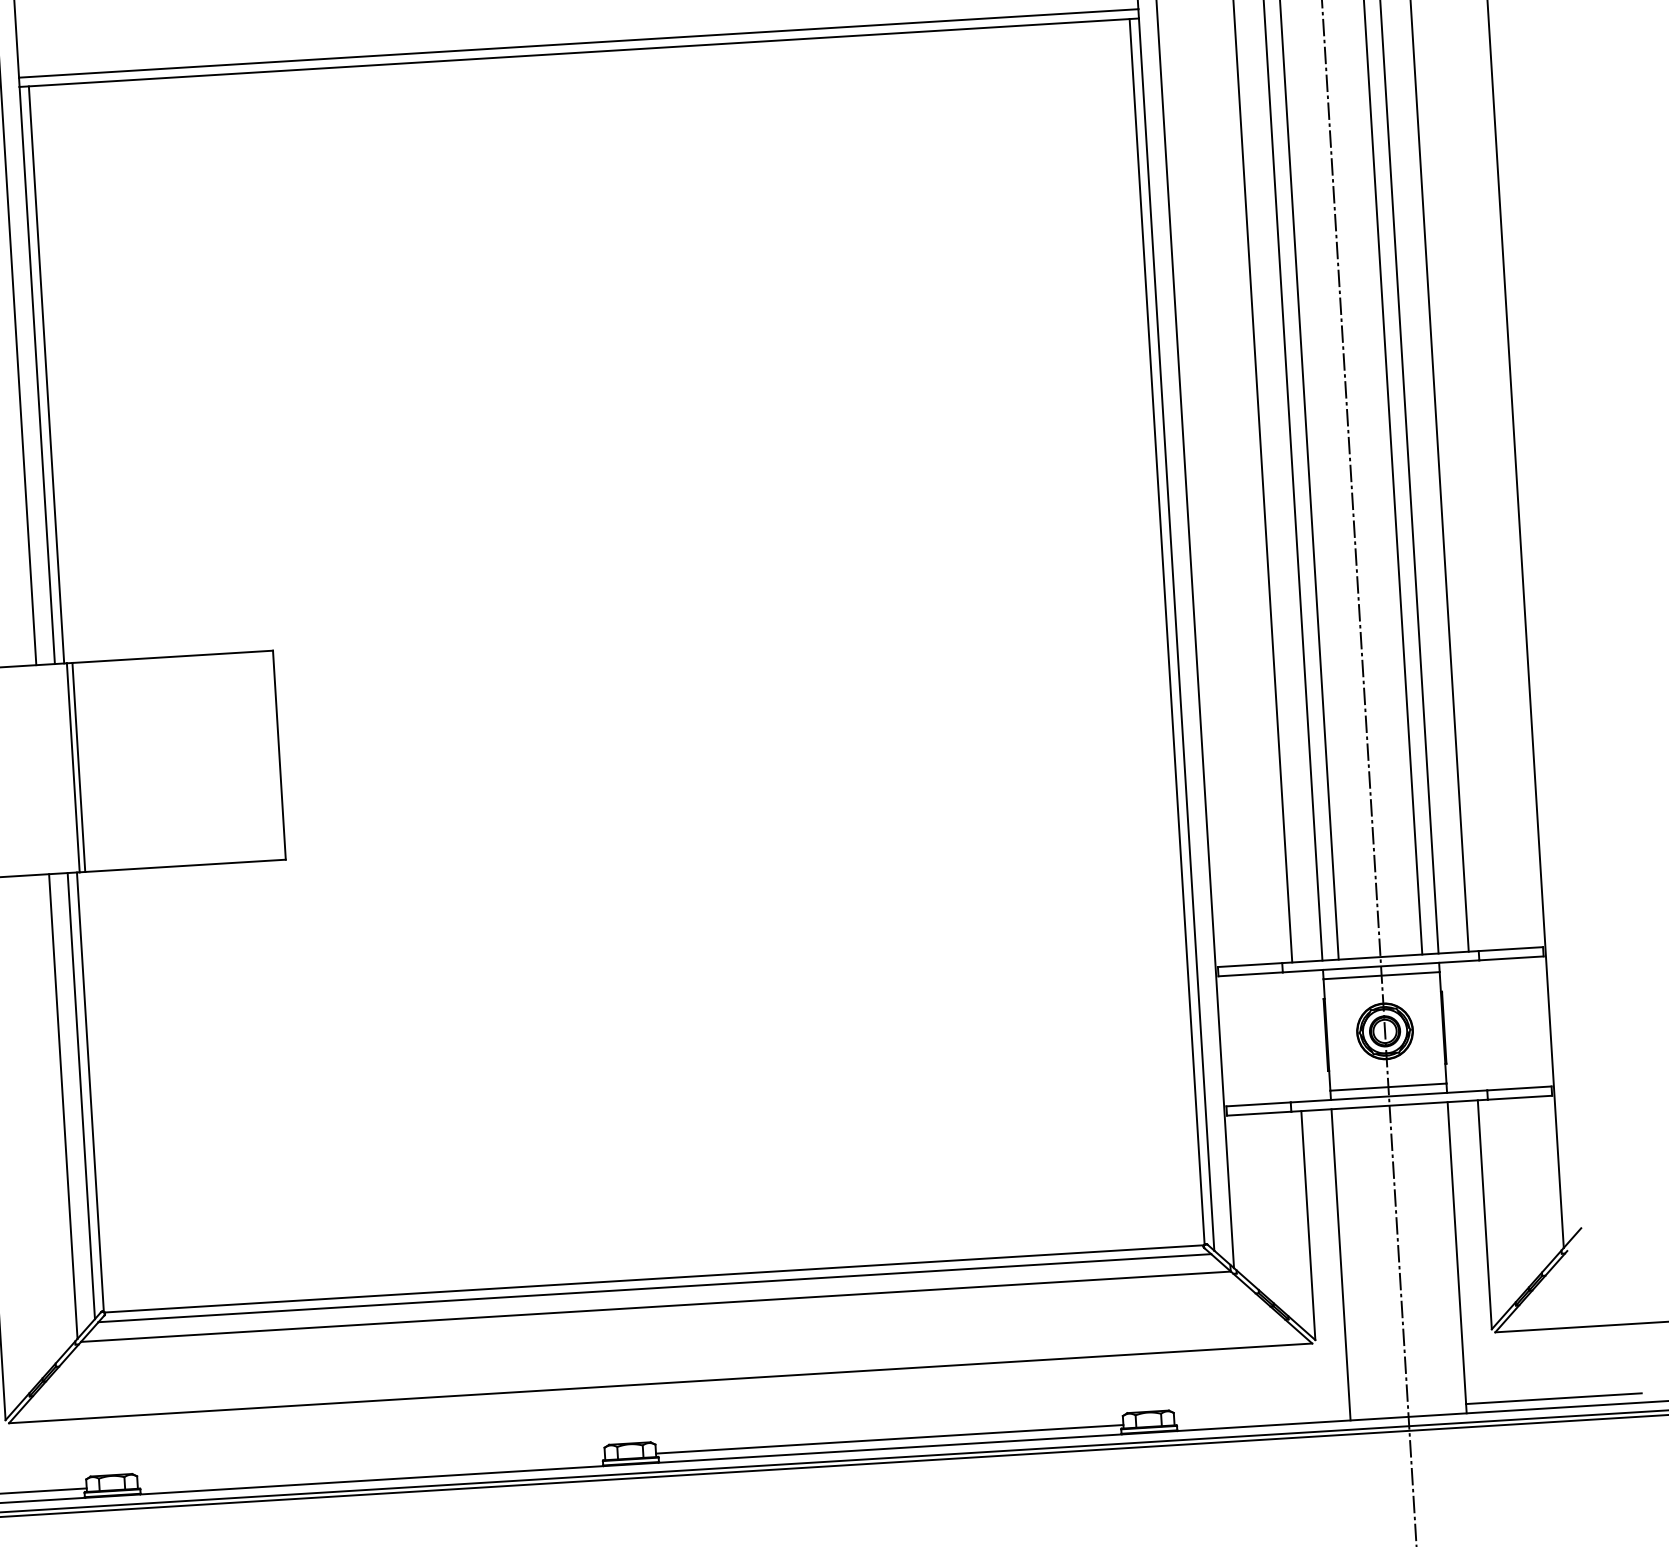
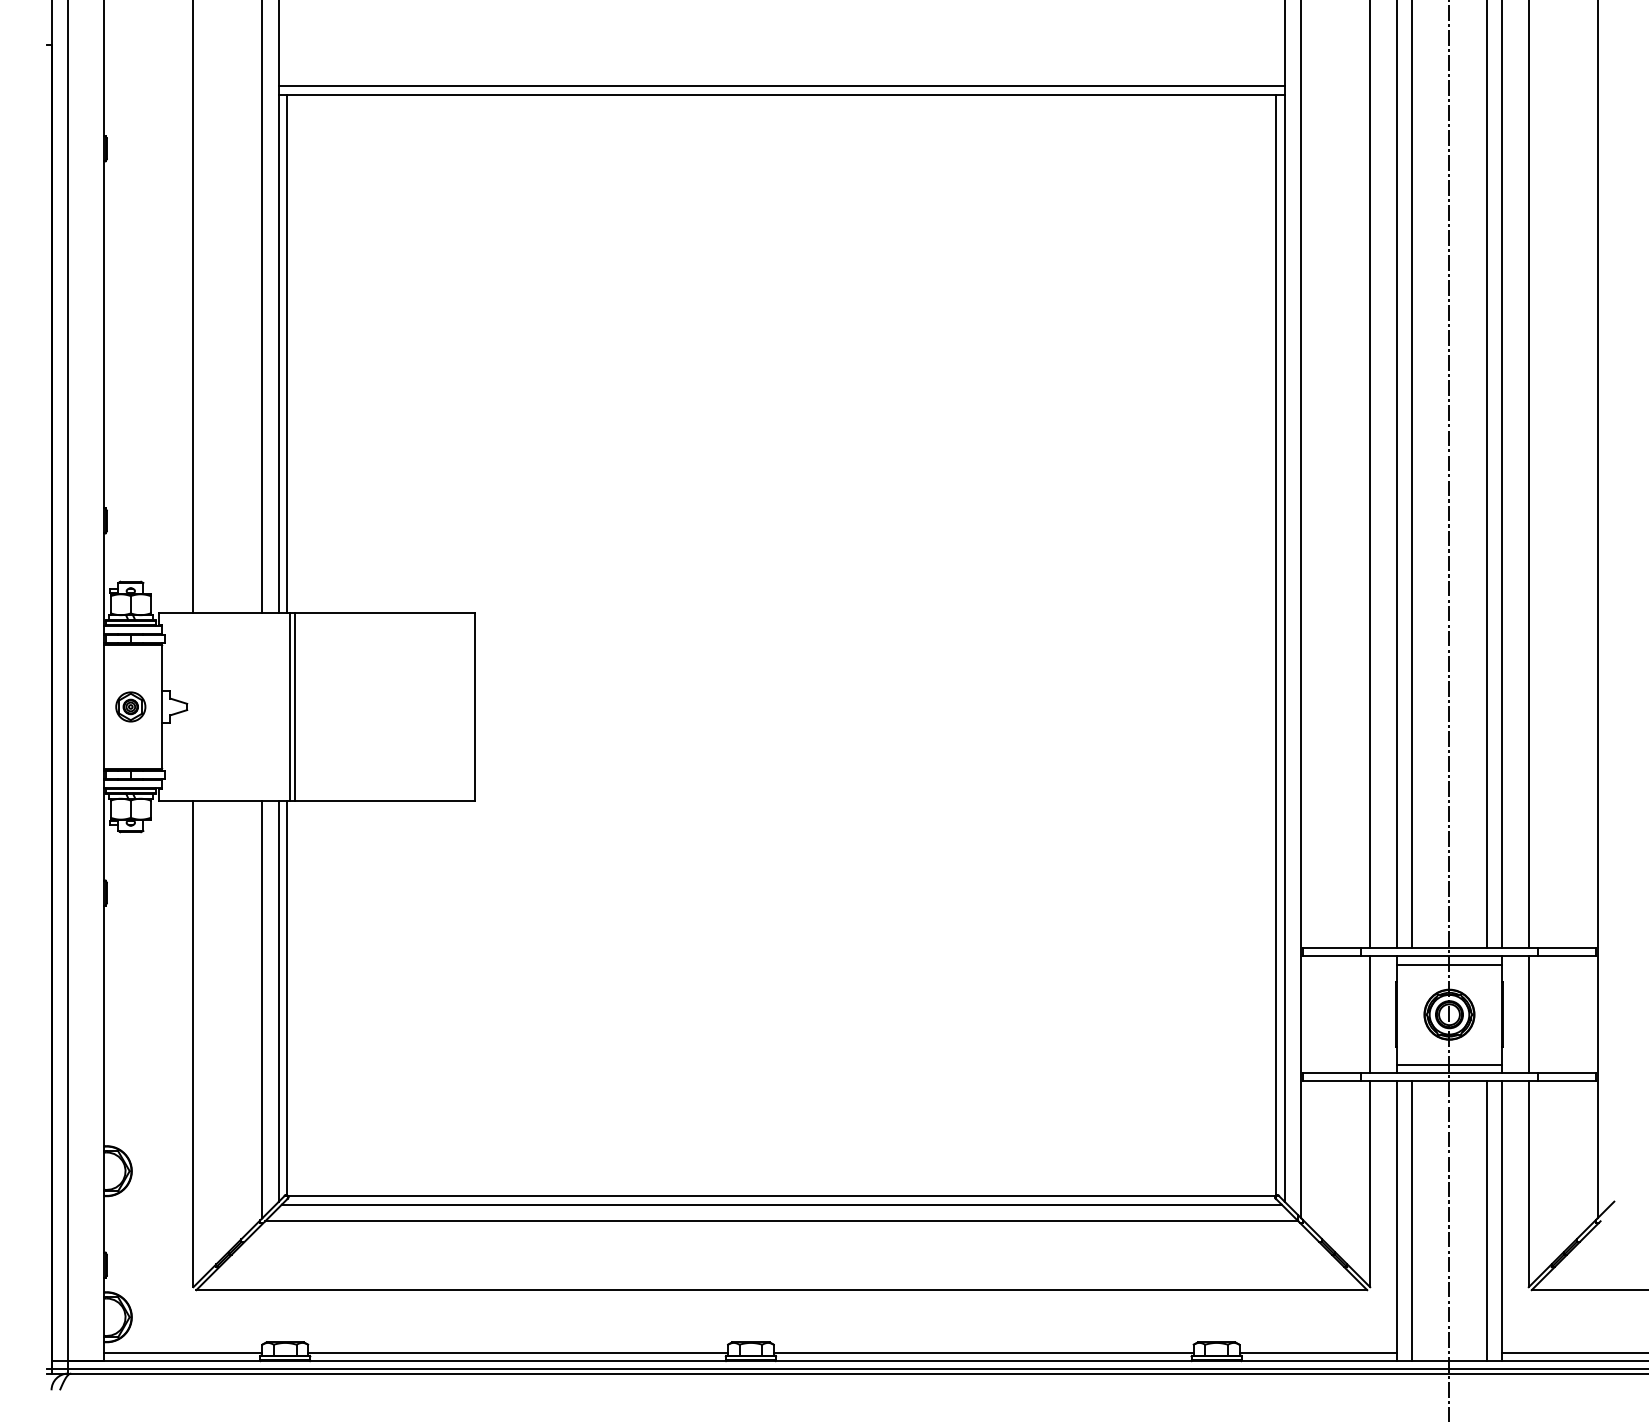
line: (1472, 1025) -> (1528, 1014), added
line: (1297, 1036) -> (1370, 1014), added
line: (1441, 1258) -> (1487, 1221), added
line: (1356, 1264) -> (1411, 1221), added
line: (1262, 1416) -> (1318, 1352), added
line: (371, 1470) -> (518, 1352), added

